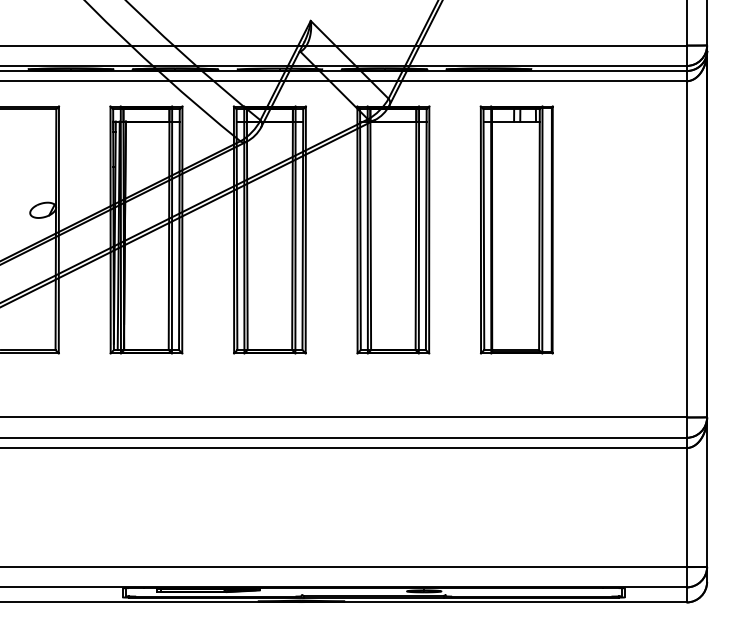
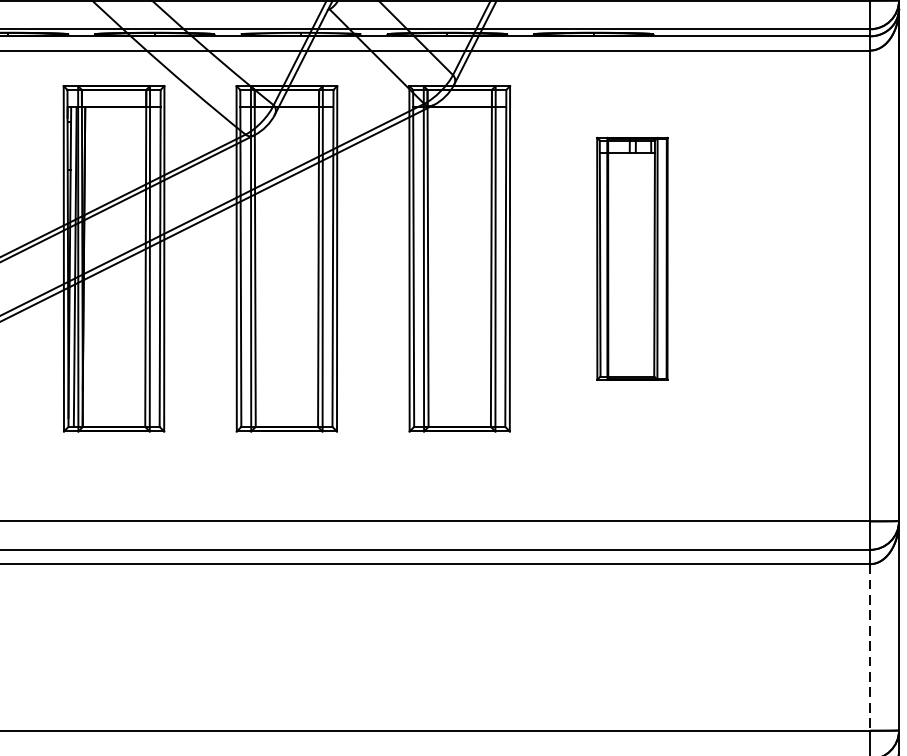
part: (516, 229) -> (632, 258), size x0.7
line: (686, 507) -> (870, 647), solid -> dashed

